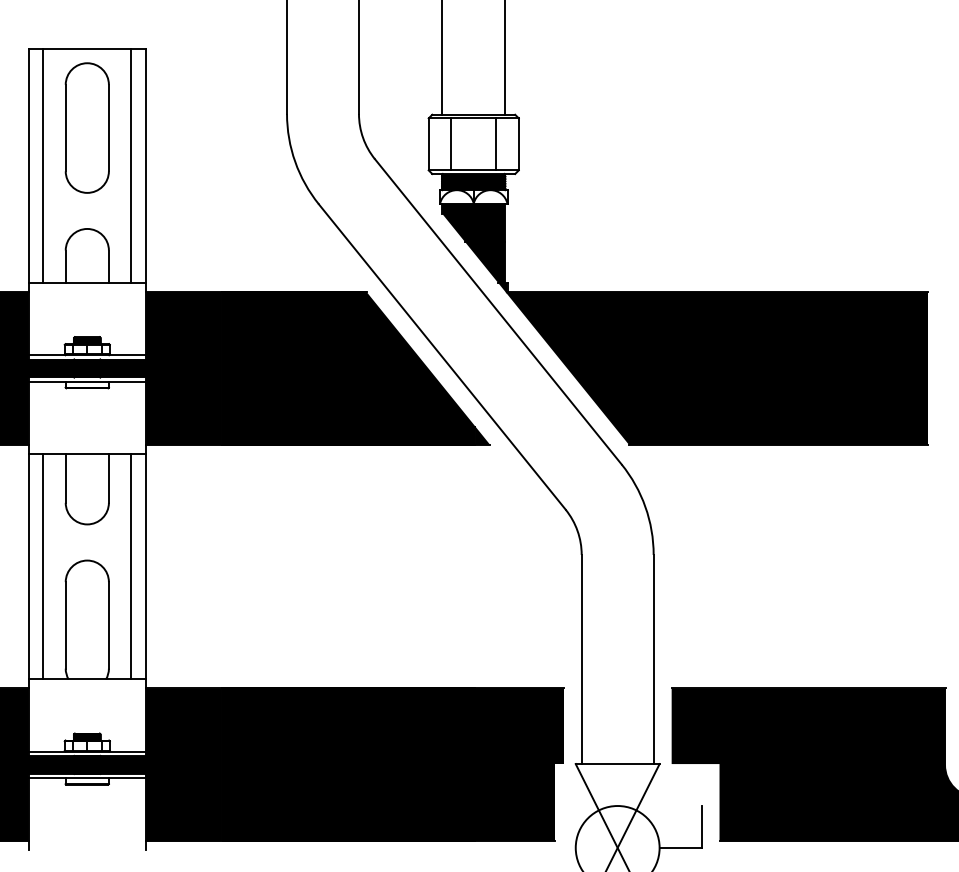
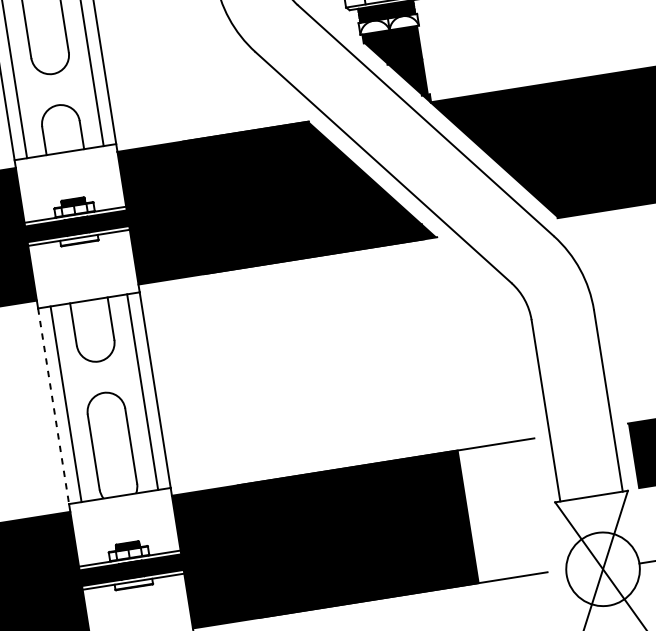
line: (28, 566) -> (53, 406), solid -> dashed
fill: (519, 764) -> (506, 510), removed

